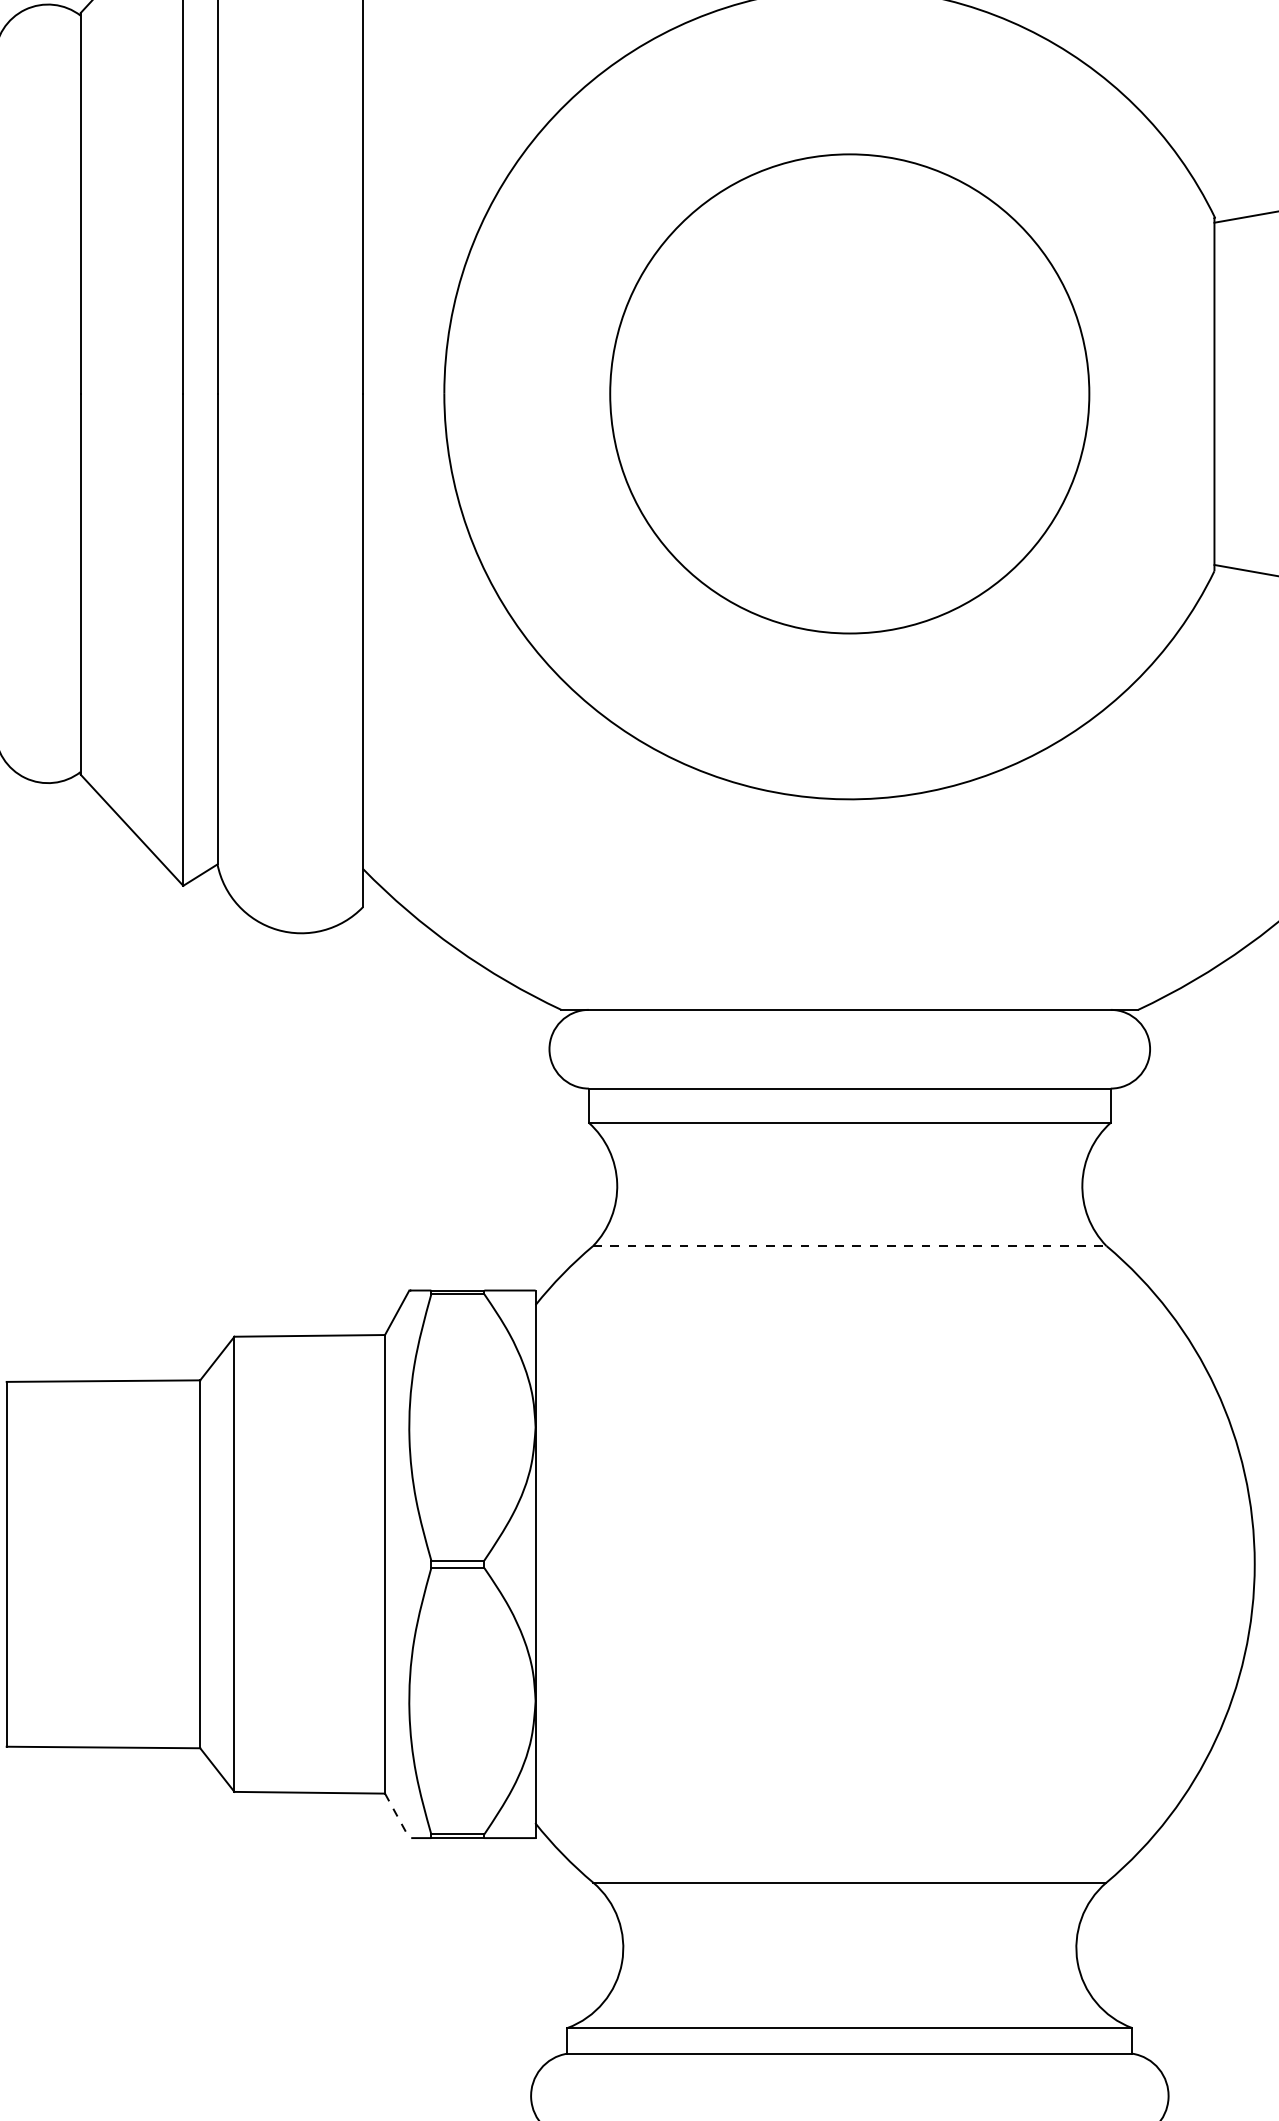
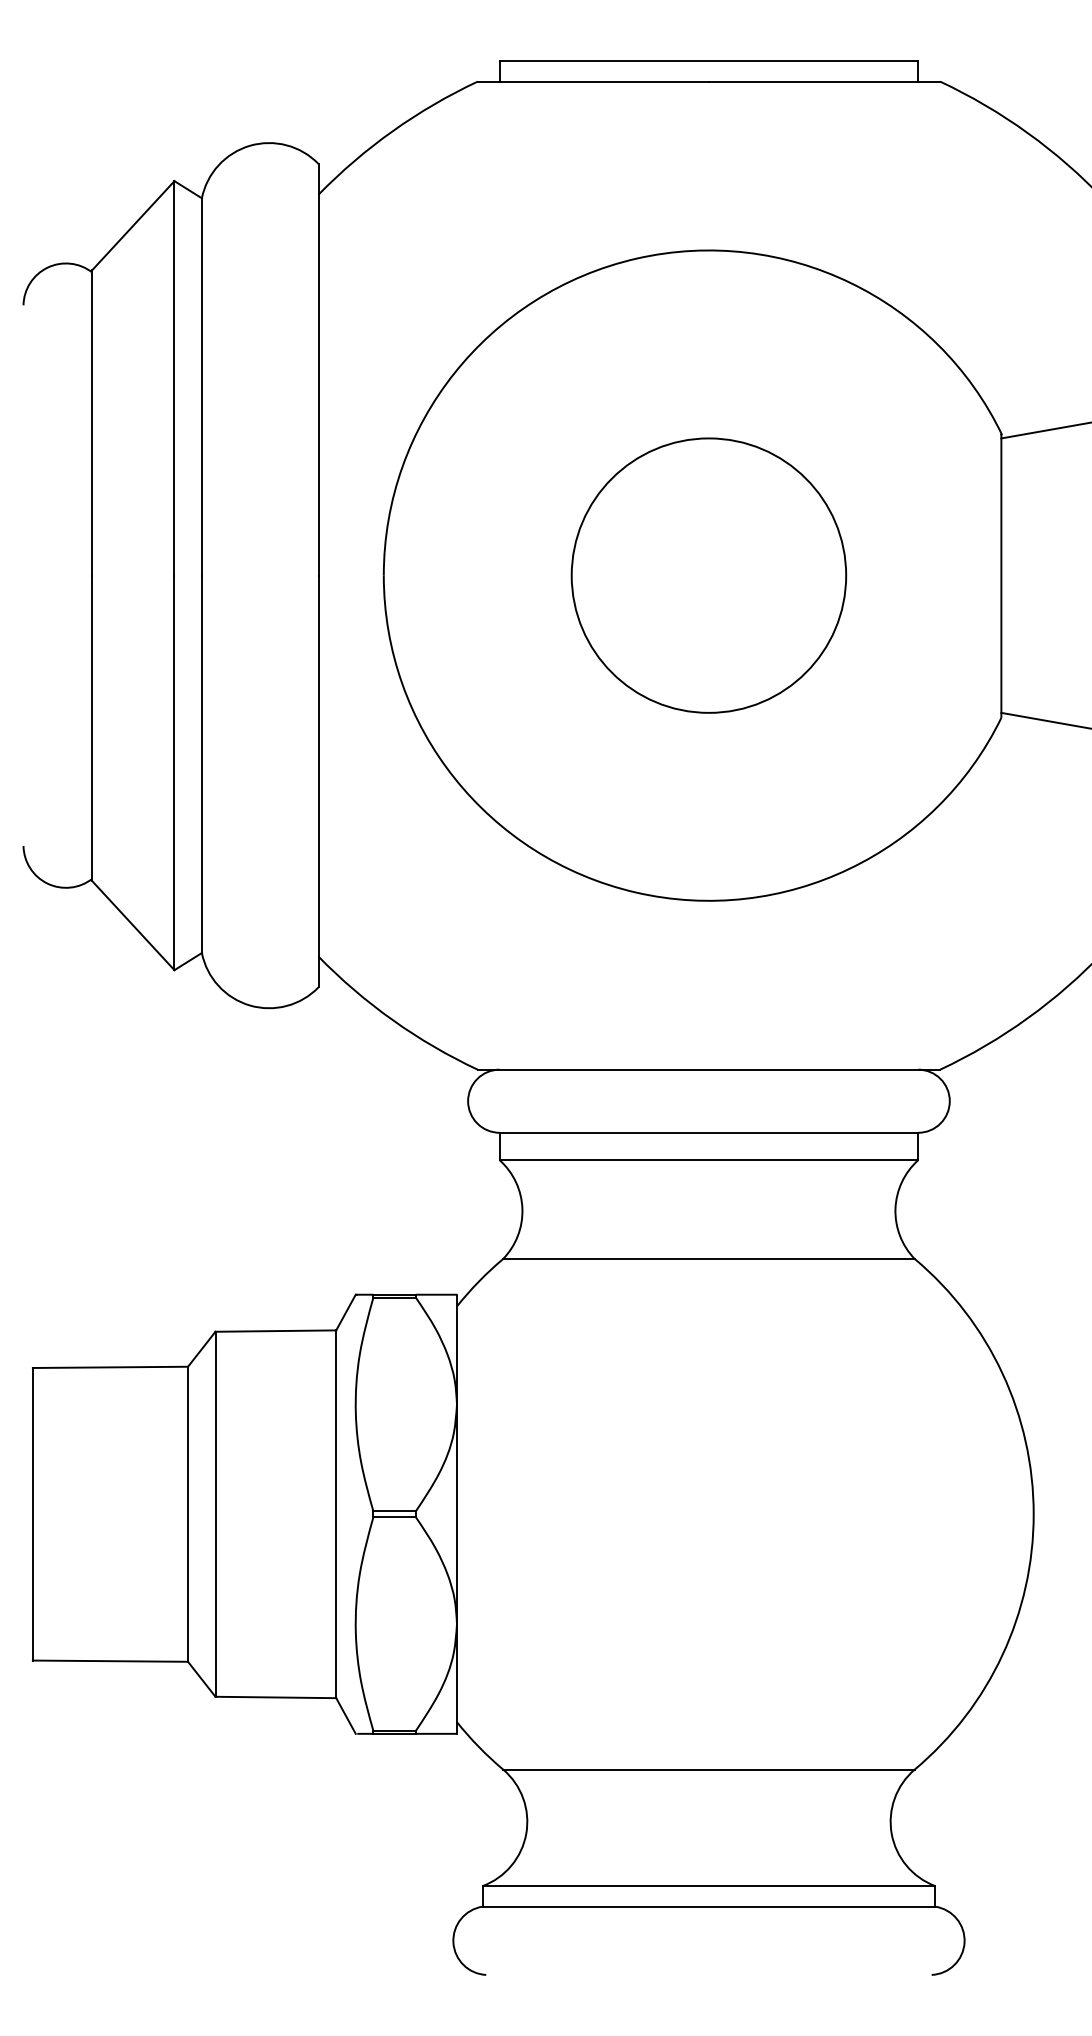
circle: (849, 393) -> (708, 575), size x0.71
line: (849, 1246) -> (708, 1259), dashed -> solid
line: (397, 1816) -> (346, 1716), dashed -> solid

